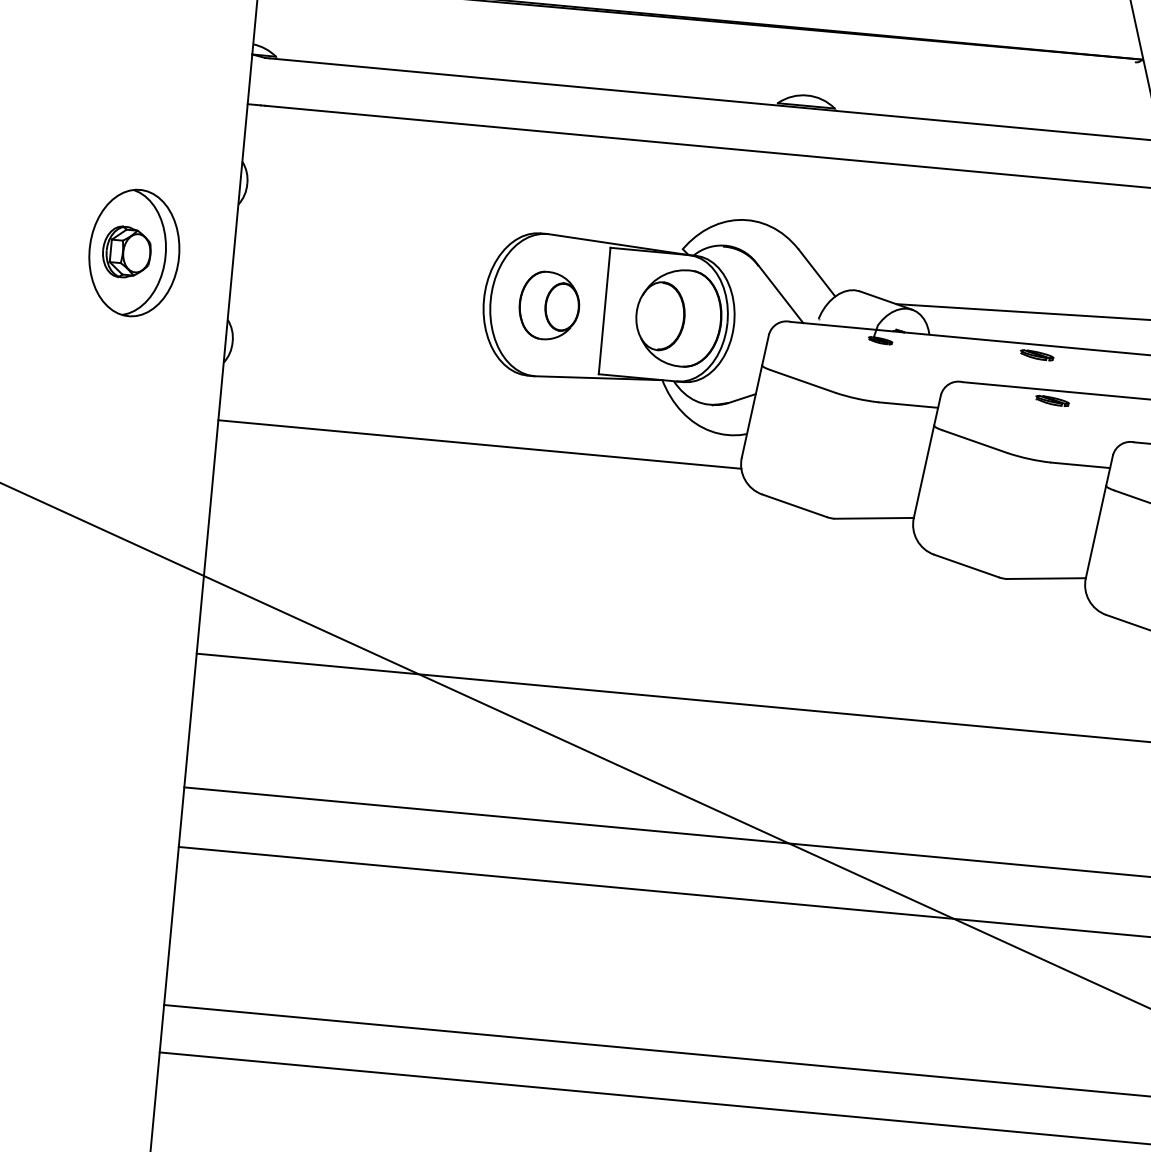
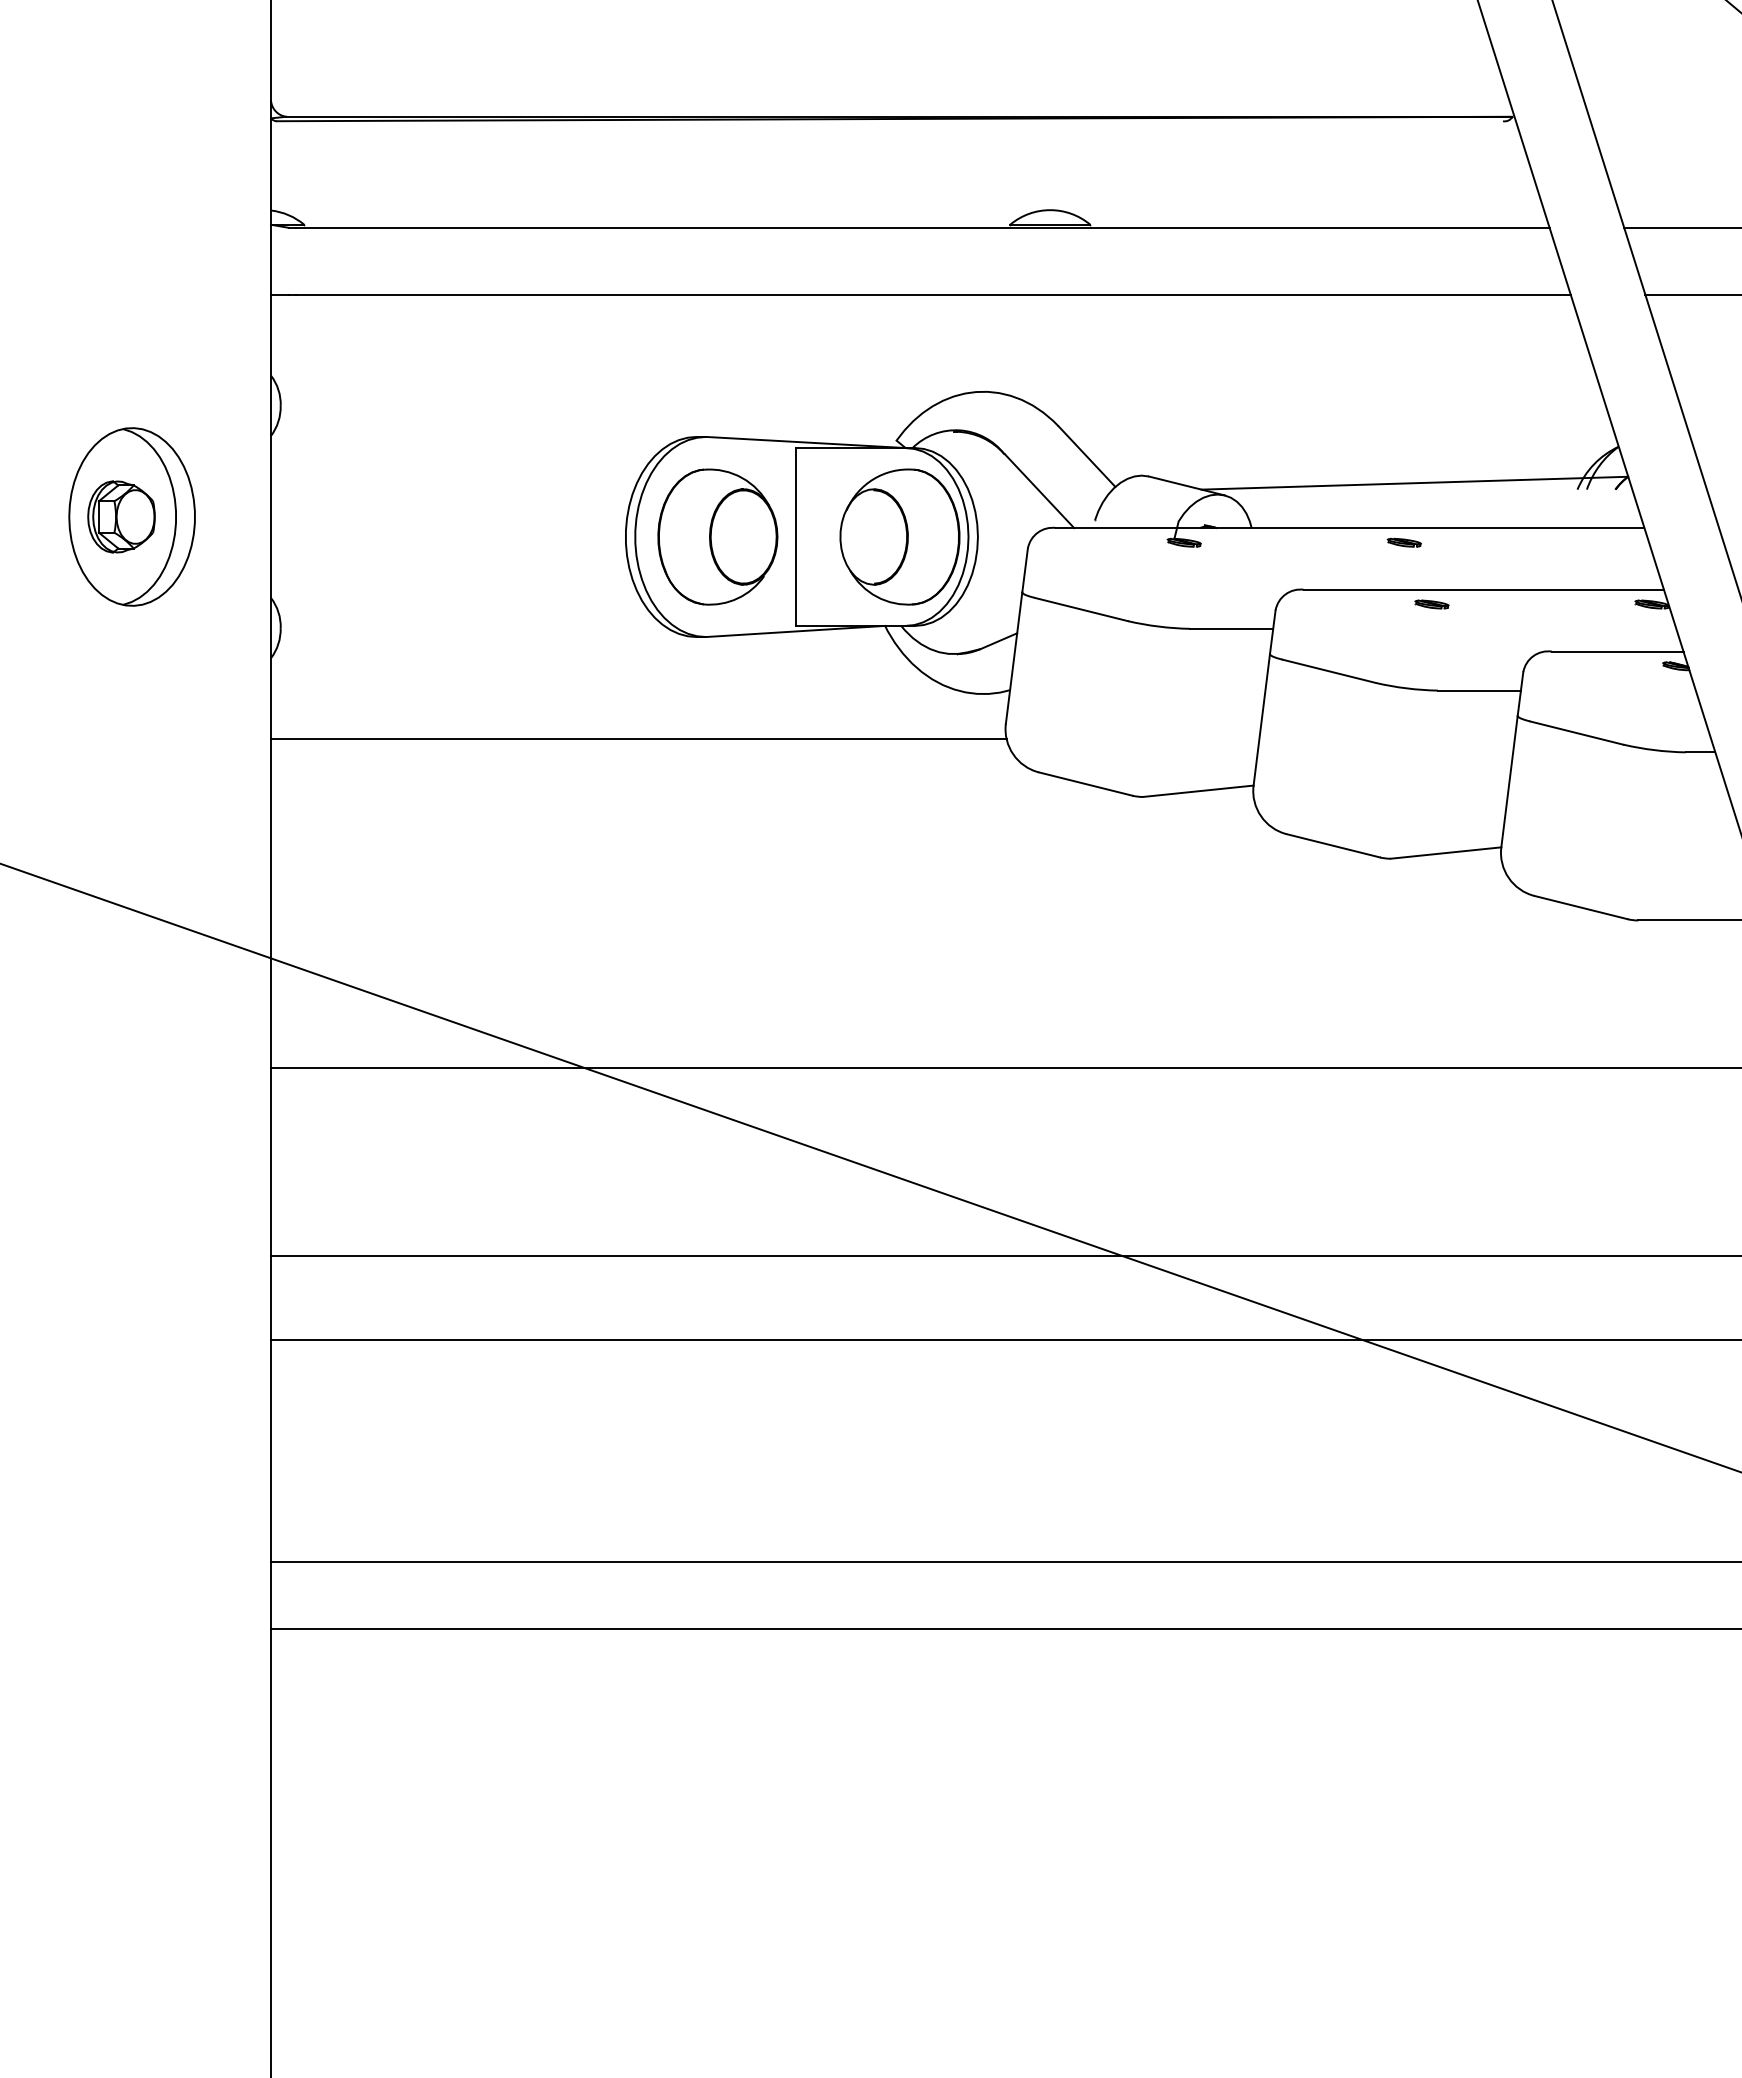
part: (549, 305) -> (717, 536), size x1.43
part: (1036, 355) -> (1403, 542), size x0.71
part: (1052, 400) -> (1431, 604), size x0.71

